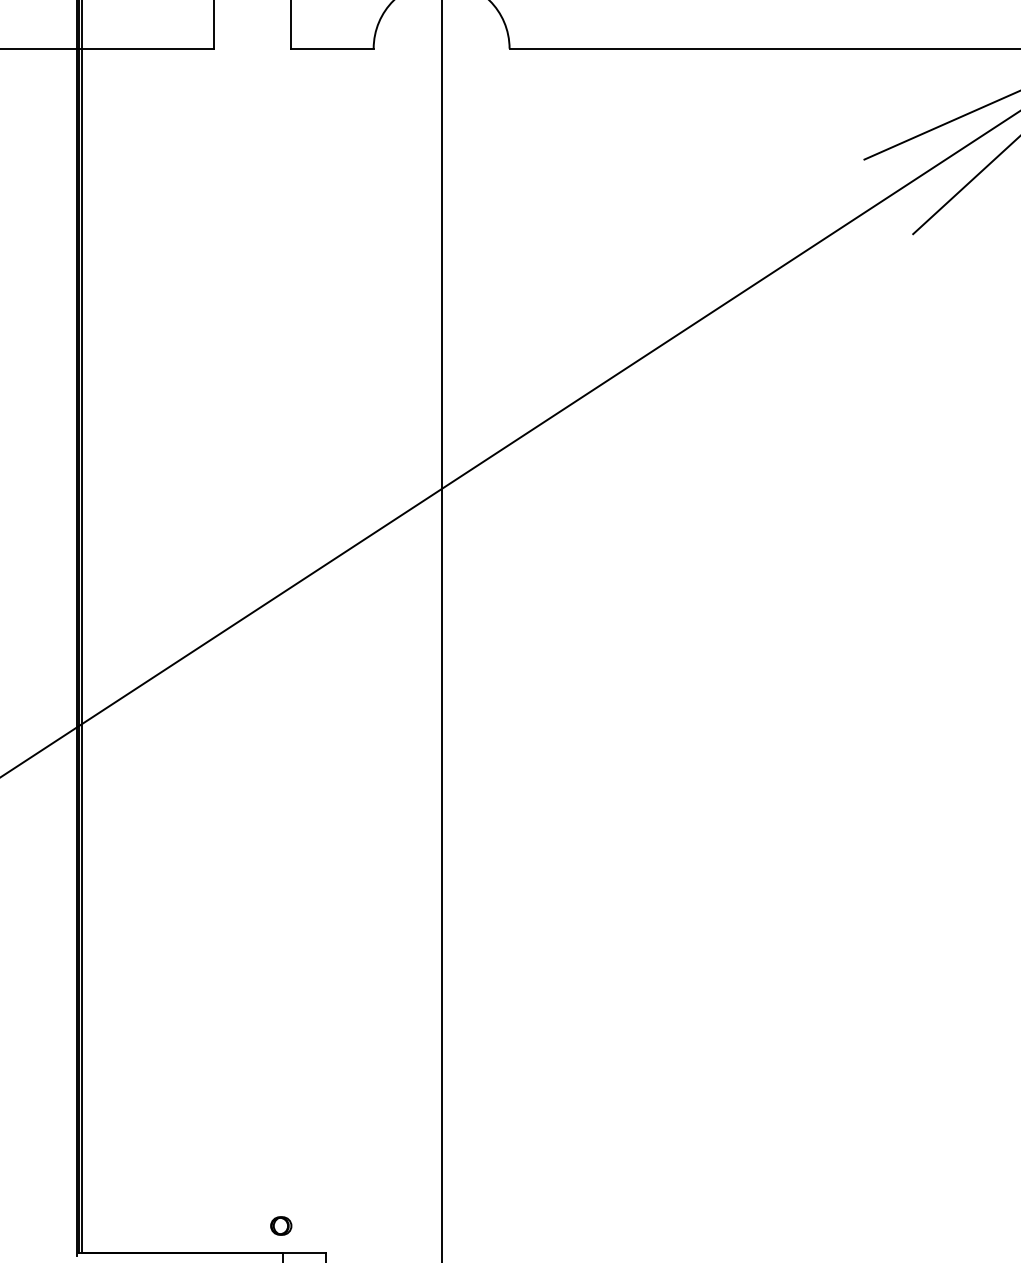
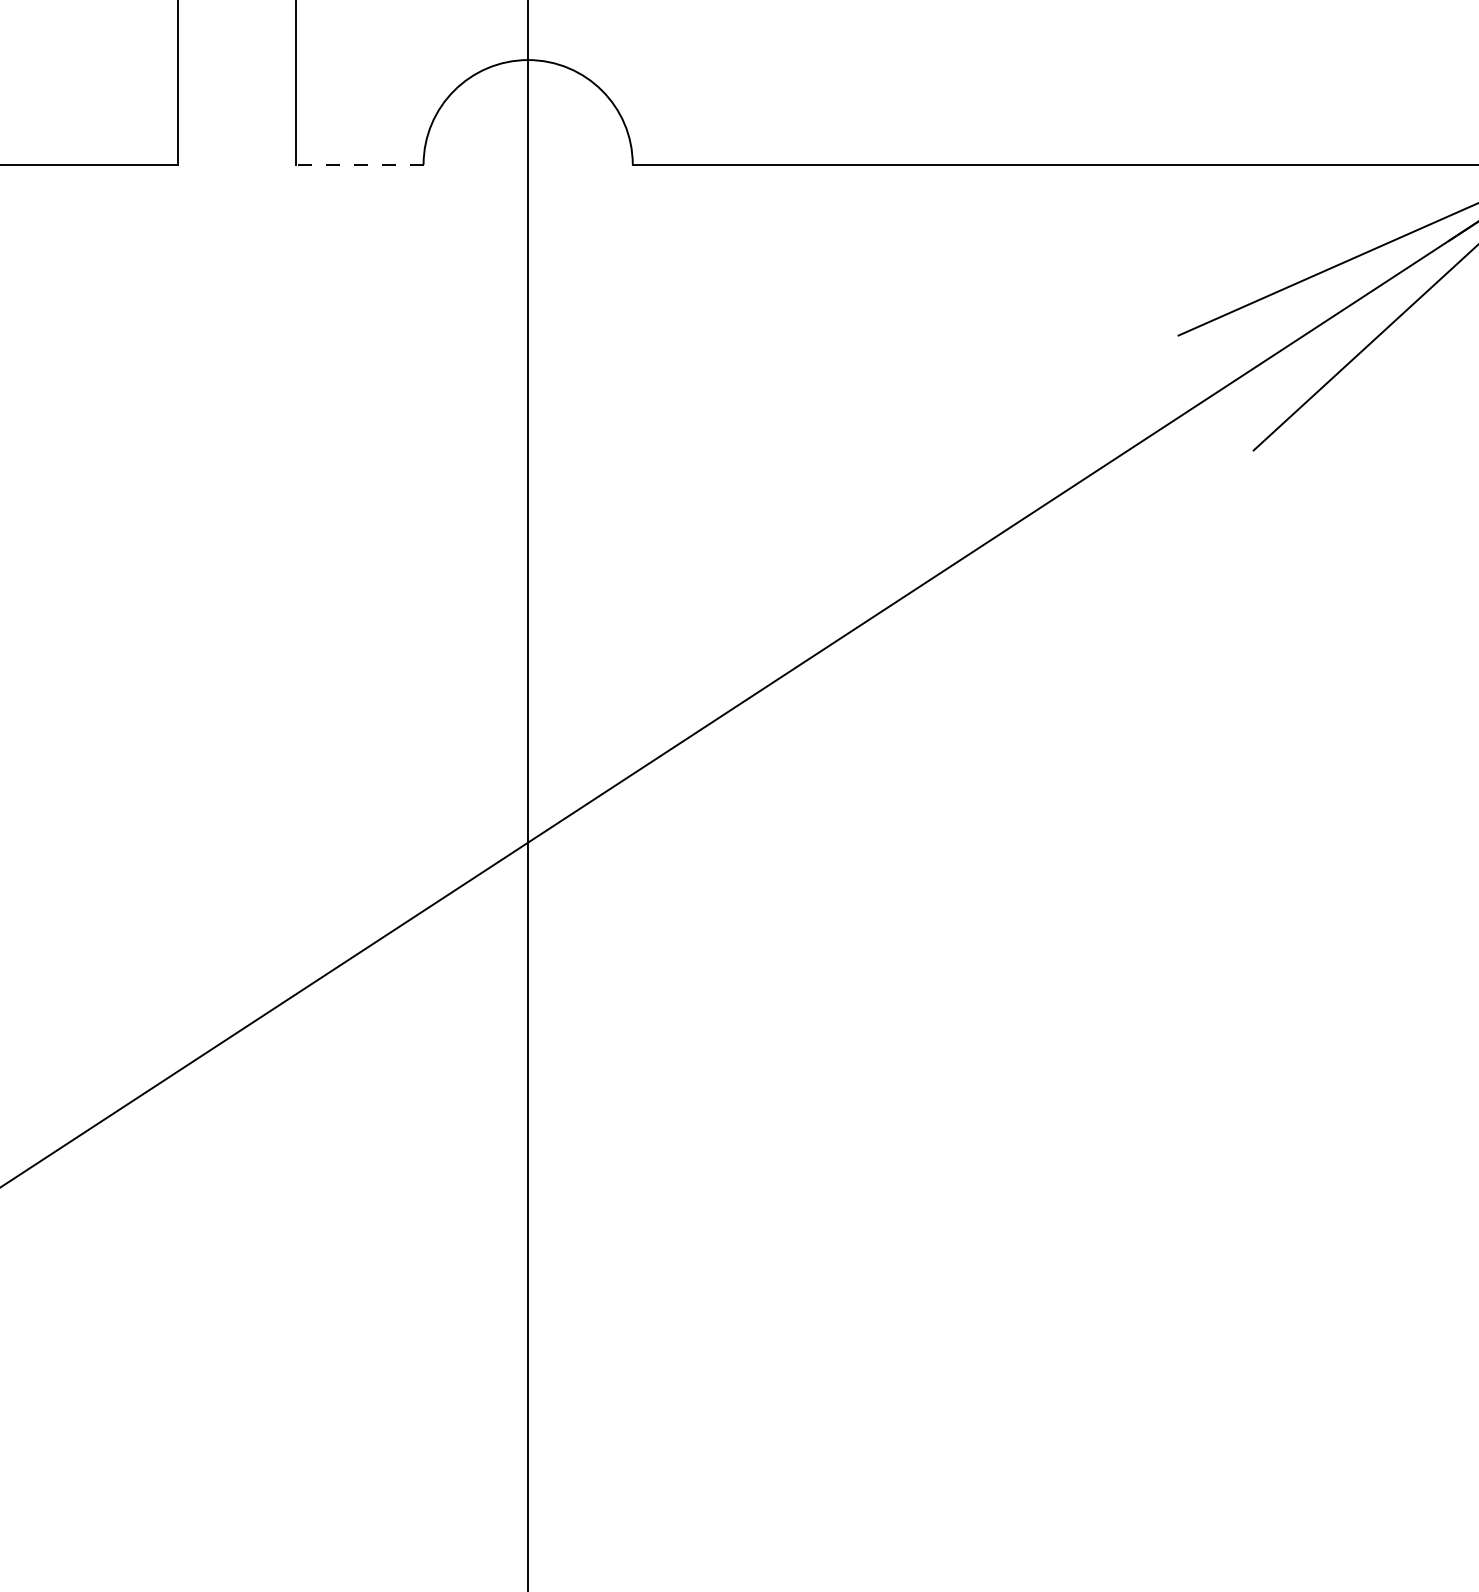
line: (331, 48) -> (358, 164), solid -> dashed

